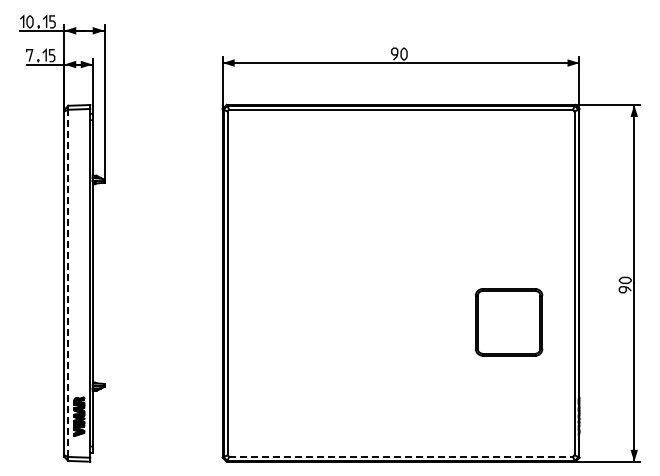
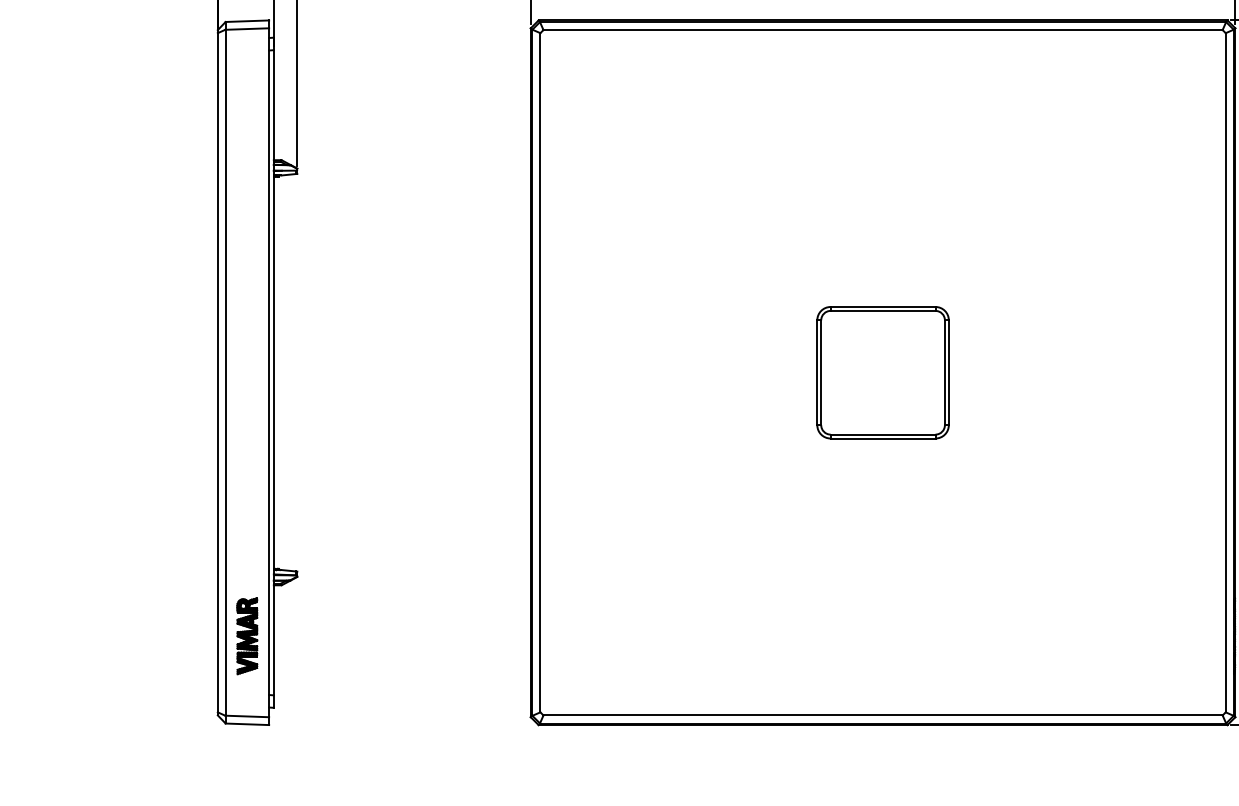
line: (68, 283) -> (226, 373), dashed -> solid
part: (509, 322) -> (883, 373), moved
line: (401, 456) -> (883, 714), dashed -> solid

